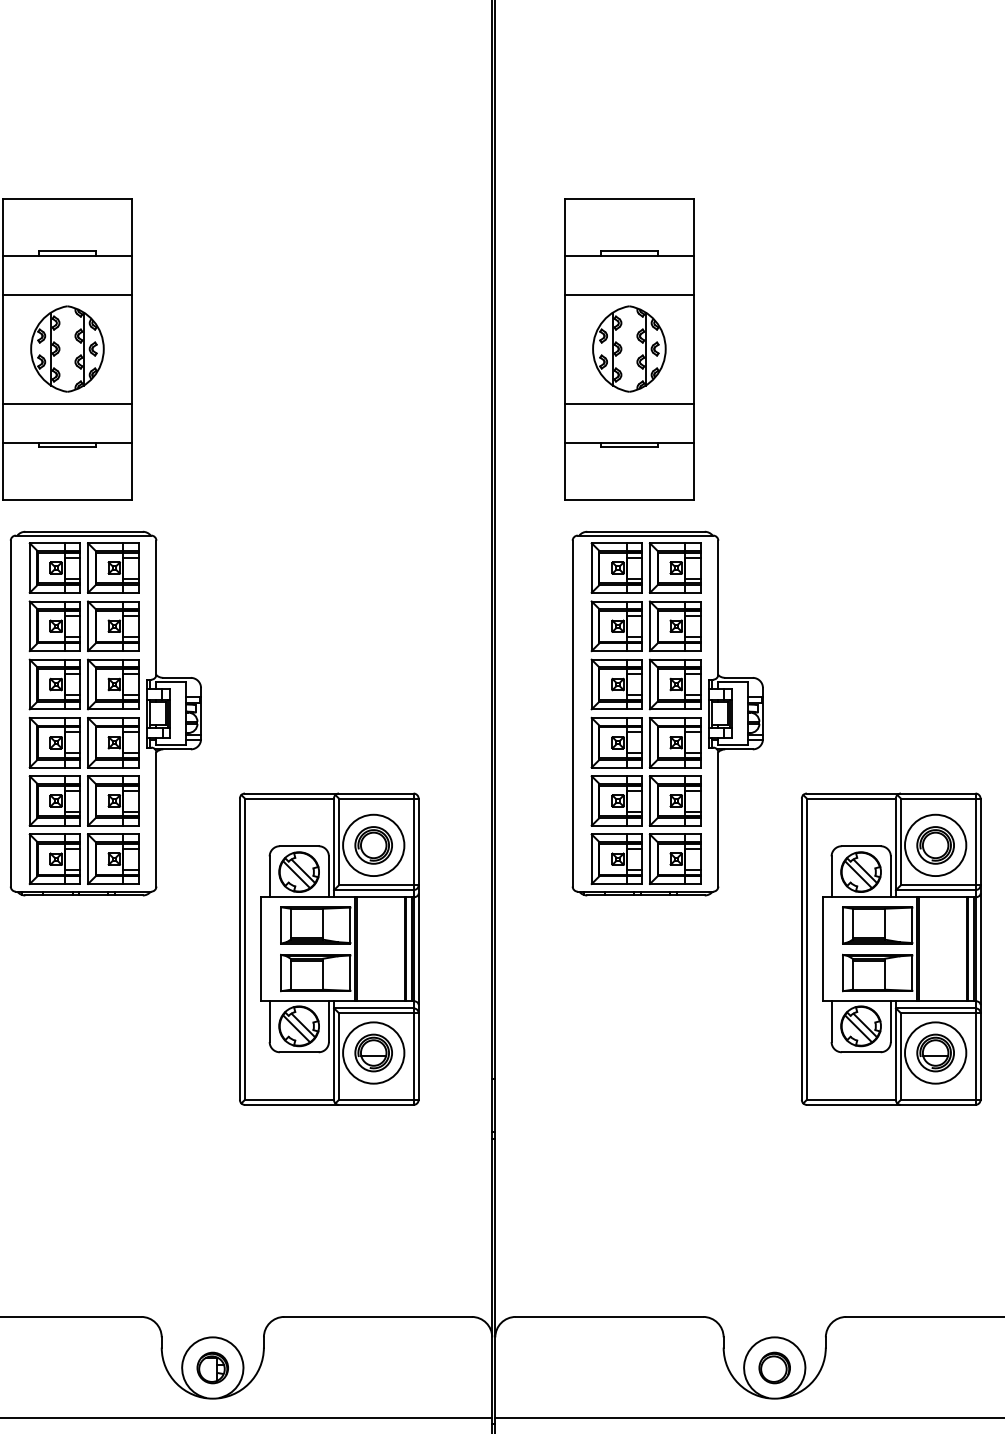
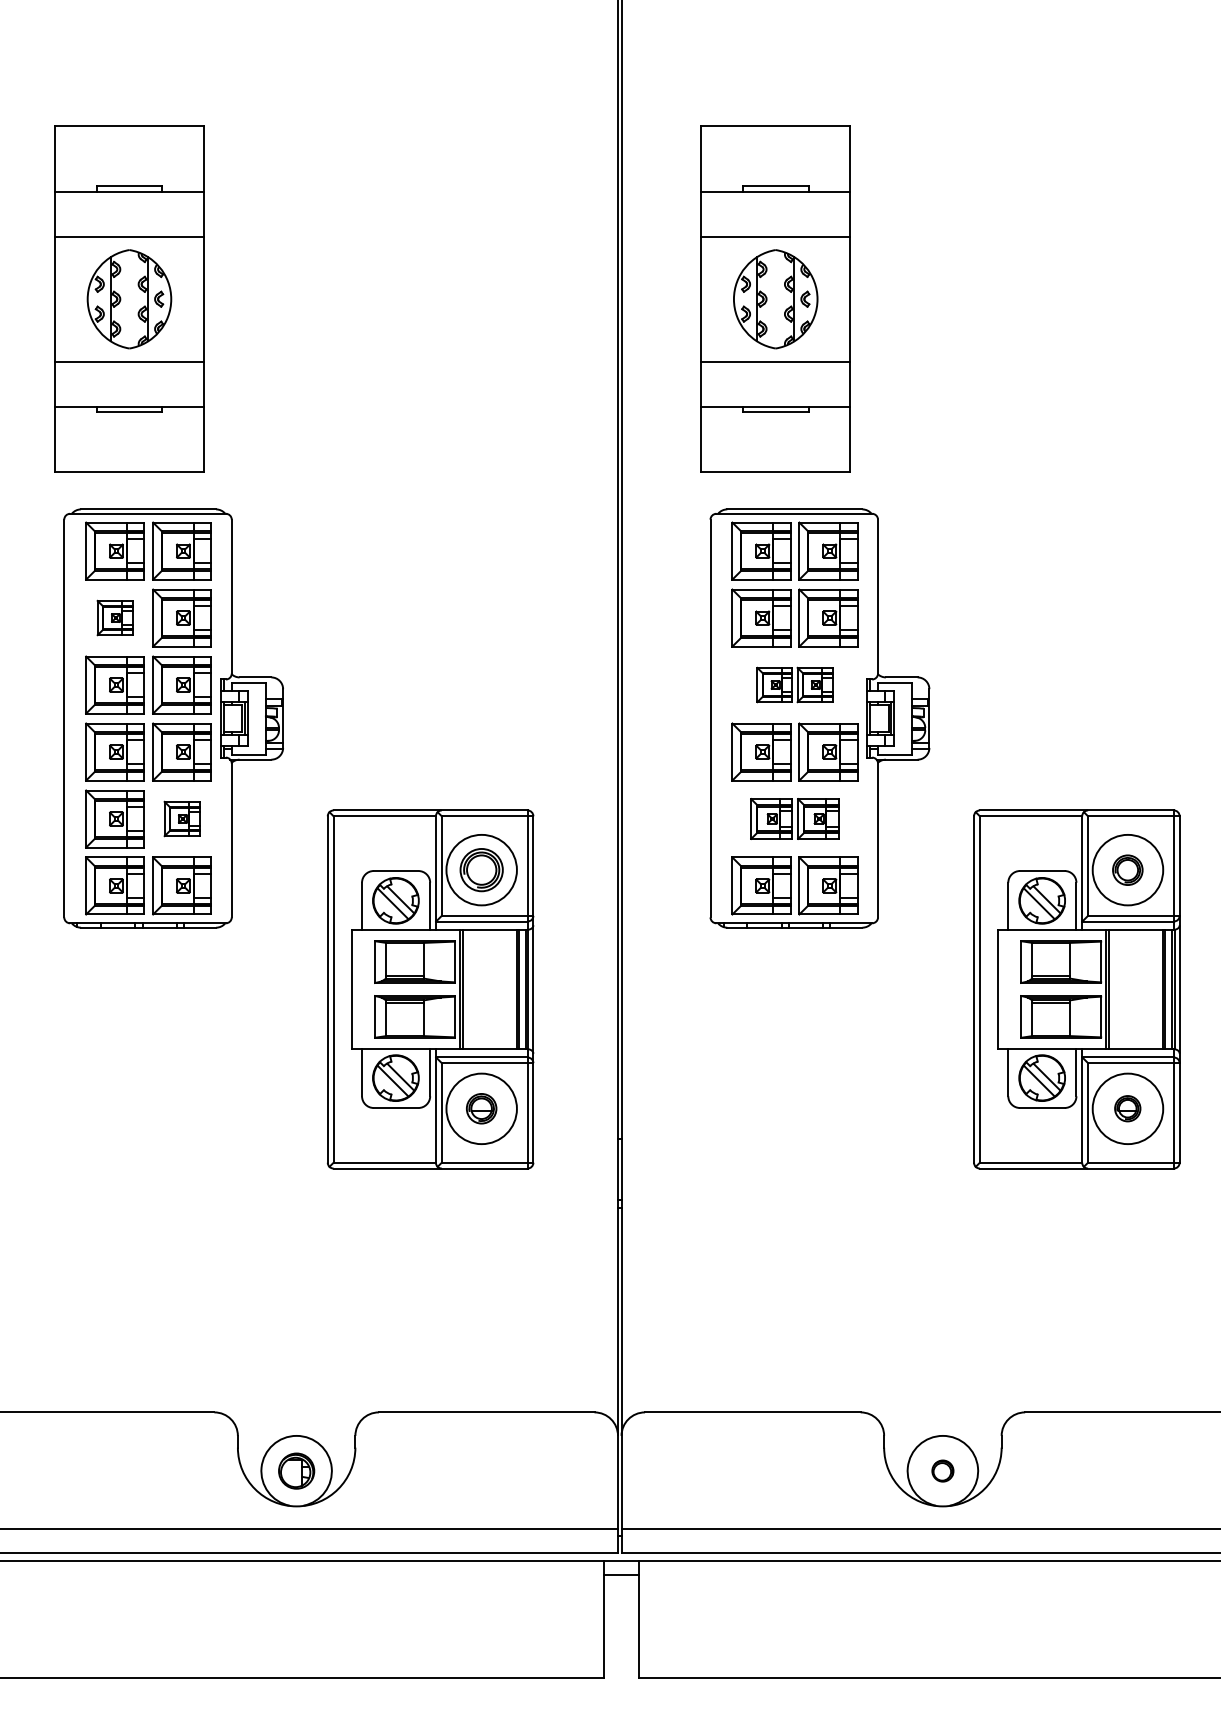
part: (54, 625) -> (114, 617), size x0.6
part: (645, 684) -> (794, 684), size x0.6
part: (112, 800) -> (181, 818), size x0.6
part: (645, 800) -> (794, 818), size x0.7
part: (935, 845) -> (1127, 870), size x0.7
part: (373, 1052) -> (481, 1108), size x0.7
part: (935, 1052) -> (1127, 1108), size x0.6
part: (774, 1367) -> (942, 1470), size x0.6

